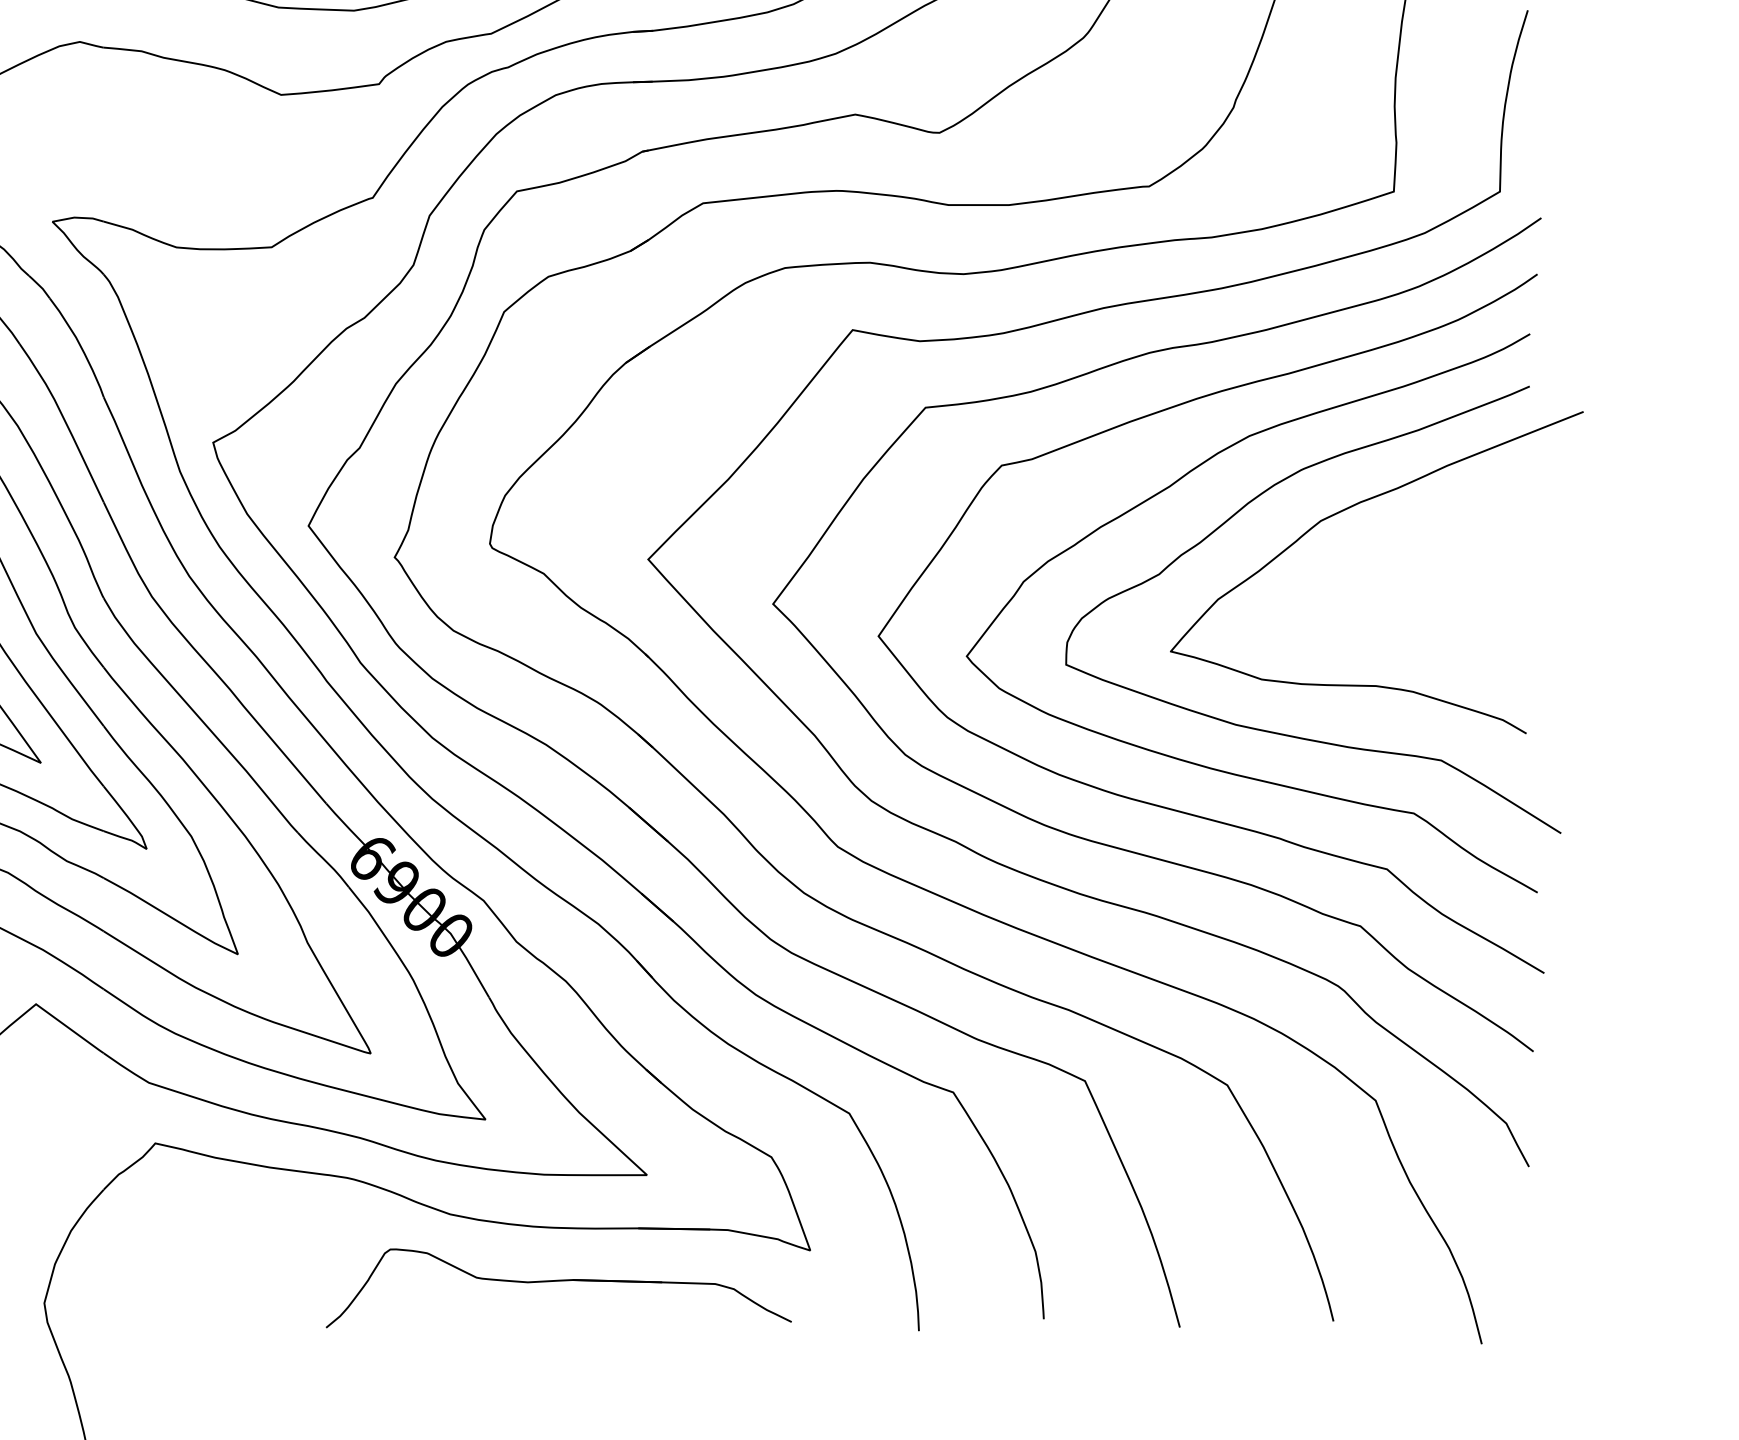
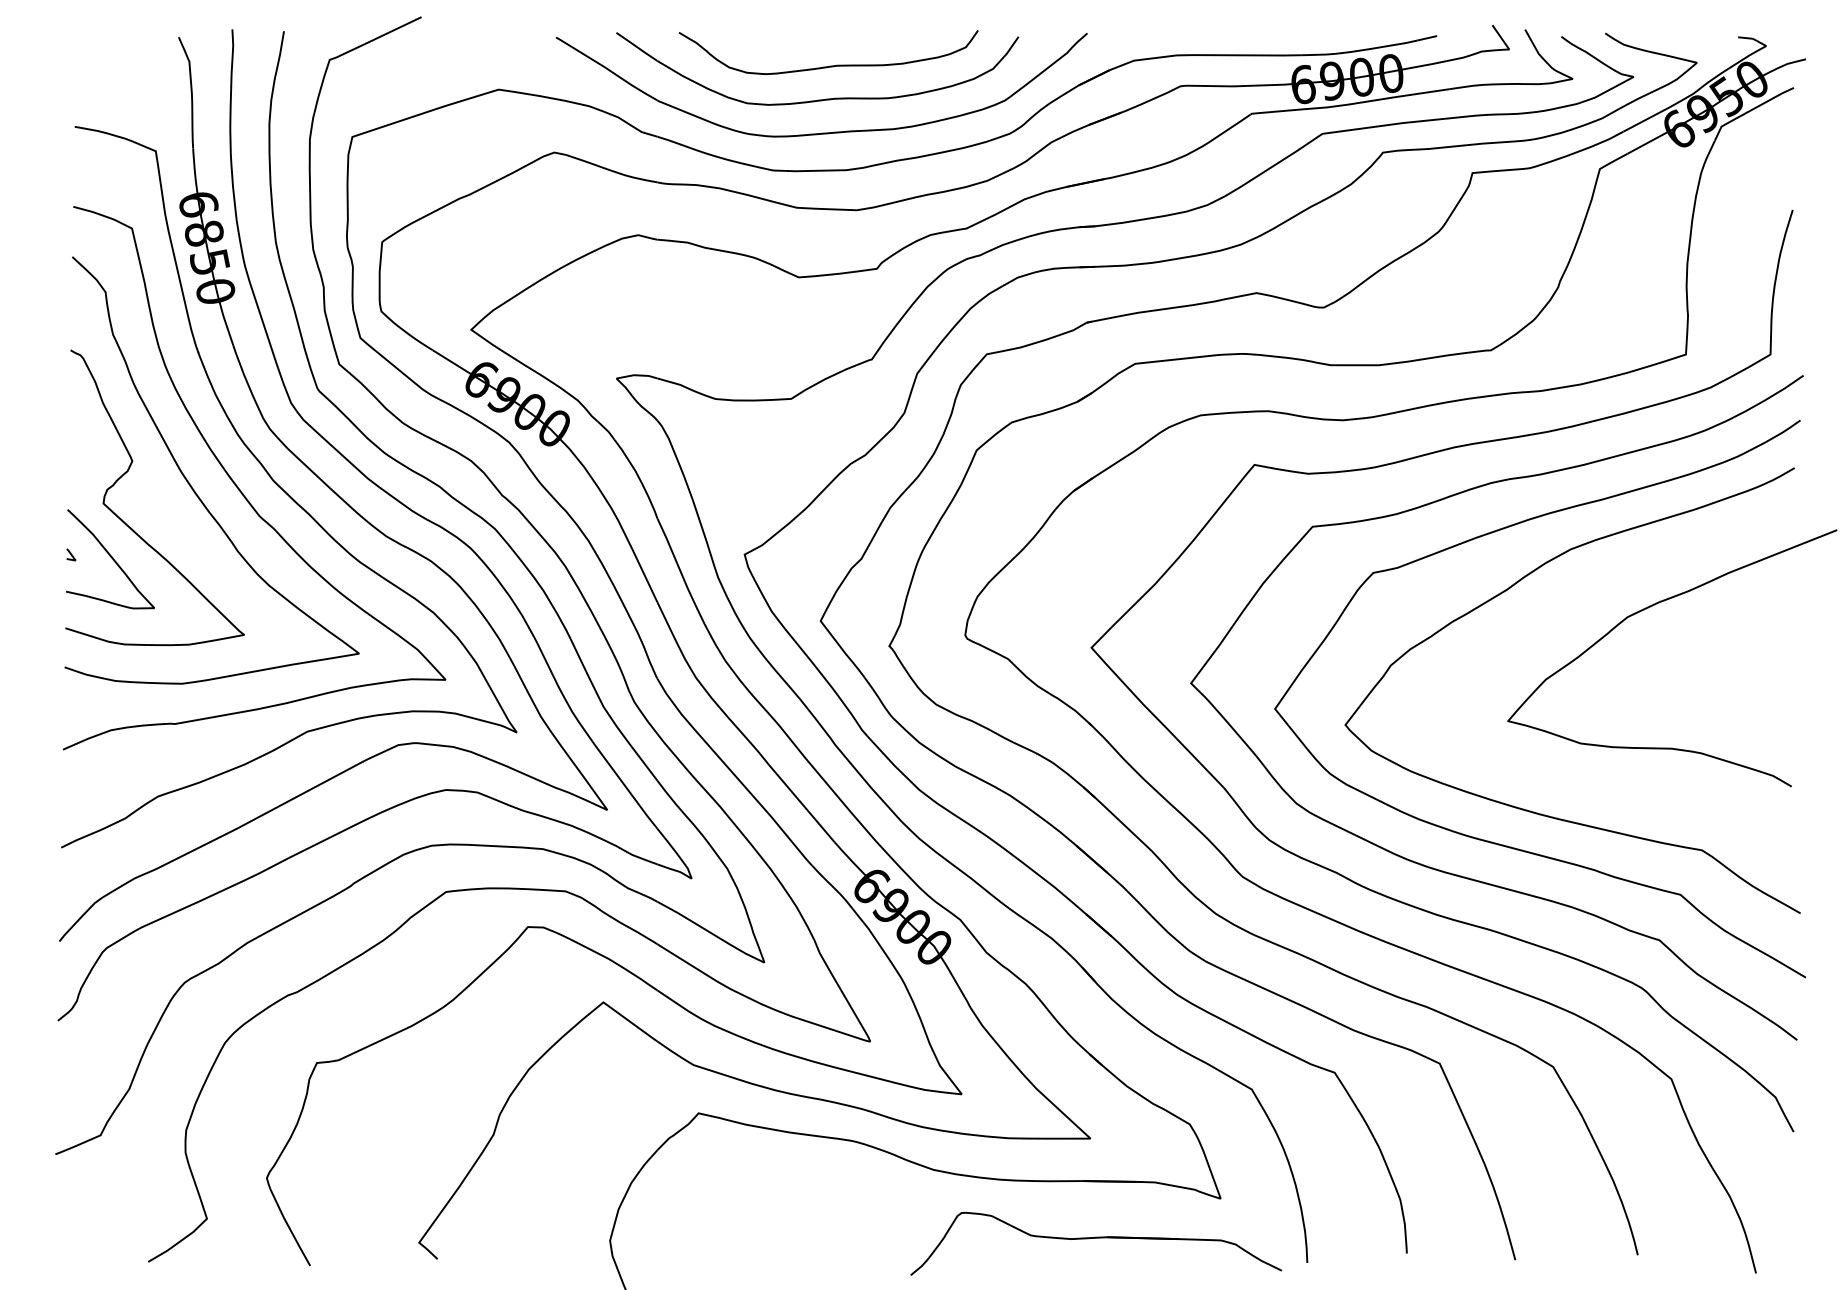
curve: (1237, 513) -> (1561, 611), removed
part: (557, 1287) -> (1095, 1243), moved

